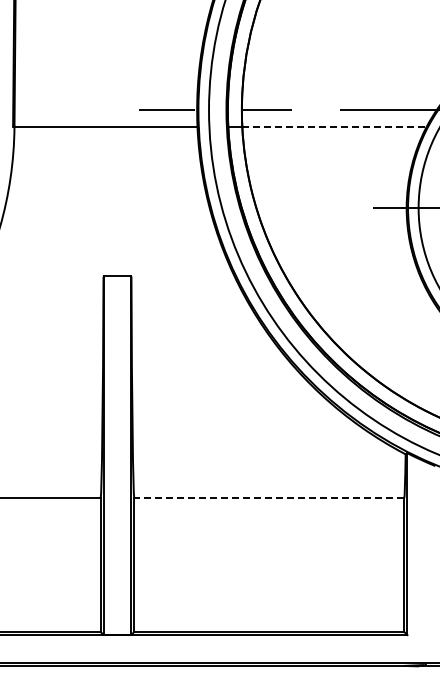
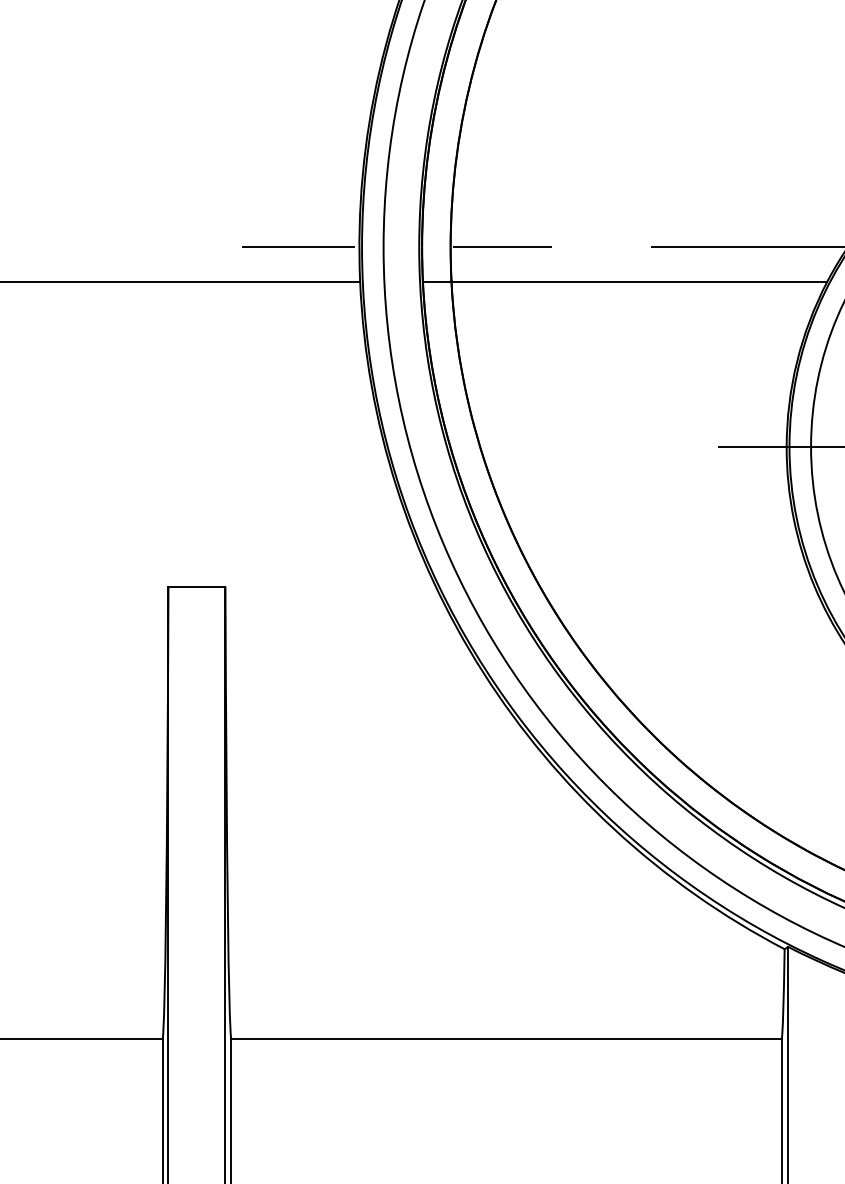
line: (334, 127) -> (639, 282), dashed -> solid
line: (269, 498) -> (506, 1039), dashed -> solid

